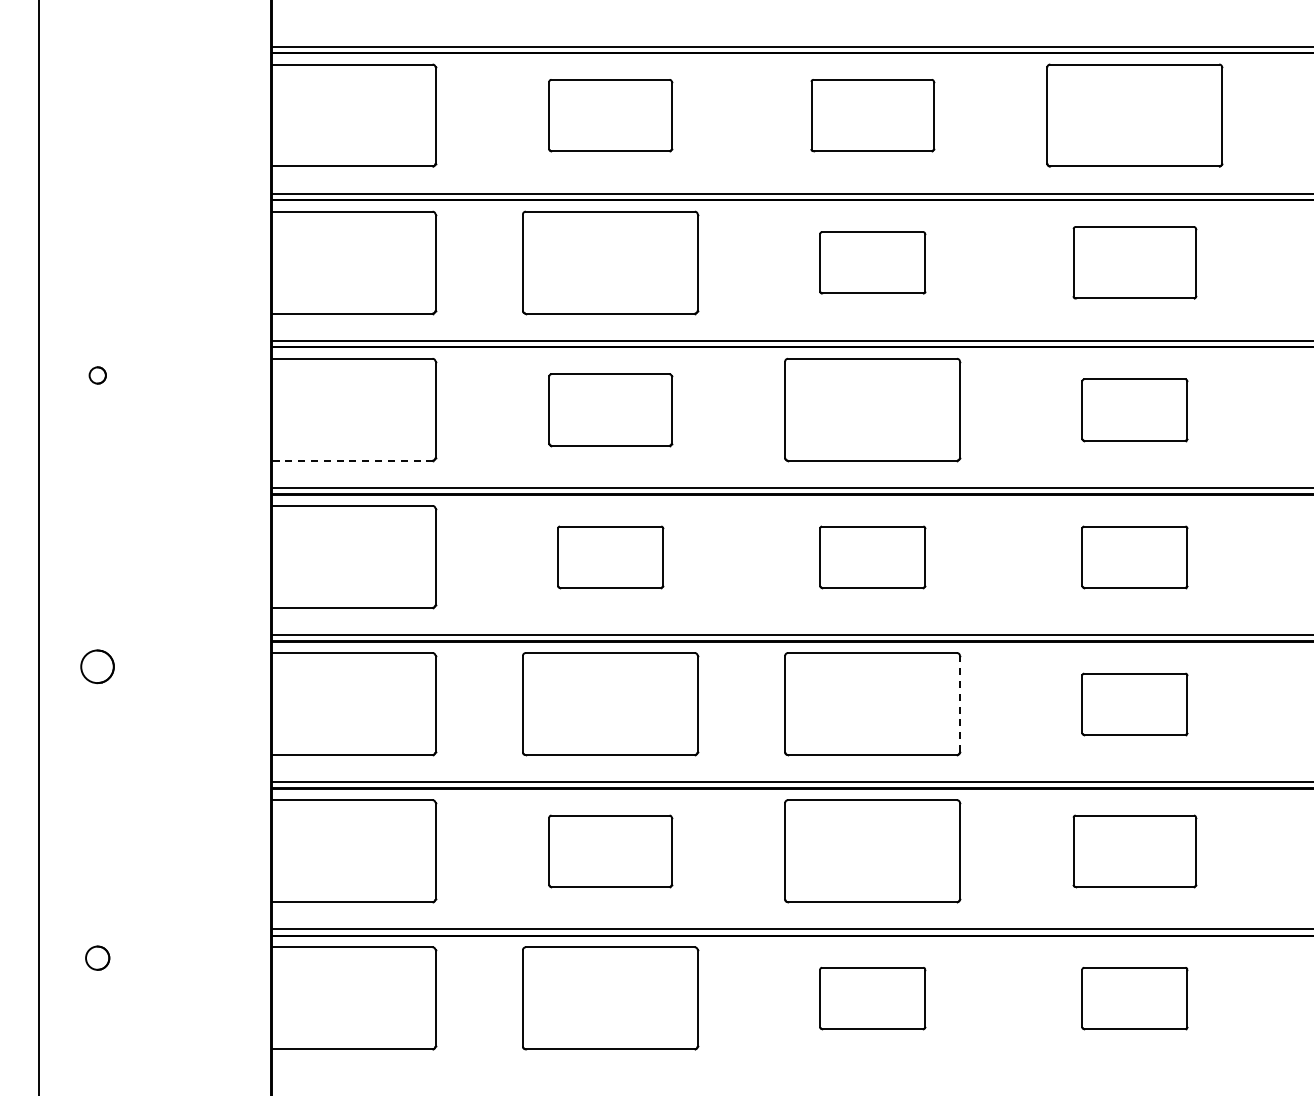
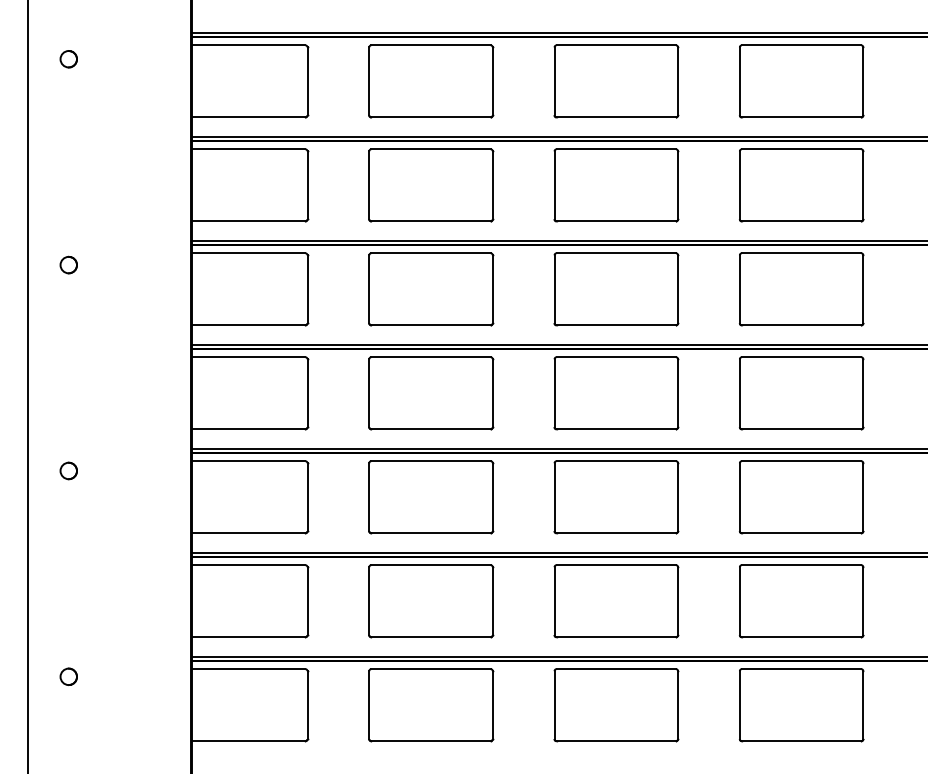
circle: (97, 83) -> (68, 58), added
part: (610, 115) -> (431, 81), size x1.43
part: (872, 115) -> (616, 81), size x1.43
part: (872, 262) -> (616, 185), size x1.67
part: (1134, 262) -> (801, 185), size x1.43
part: (97, 375) -> (68, 265), size x1.43
part: (610, 410) -> (431, 289), size x1.43
part: (1134, 410) -> (801, 289), size x1.67
line: (353, 460) -> (249, 325), dashed -> solid
part: (610, 557) -> (431, 393), size x1.67
part: (872, 557) -> (616, 393), size x1.67
part: (1134, 557) -> (801, 393), size x1.67
circle: (97, 666) -> (68, 470), size x0.71
line: (959, 703) -> (677, 496), dashed -> solid
part: (1134, 704) -> (801, 497), size x1.67
part: (610, 851) -> (431, 601), size x1.43
part: (1134, 851) -> (801, 601), size x1.43
part: (872, 998) -> (616, 705), size x1.67
part: (1134, 998) -> (801, 705), size x1.67

